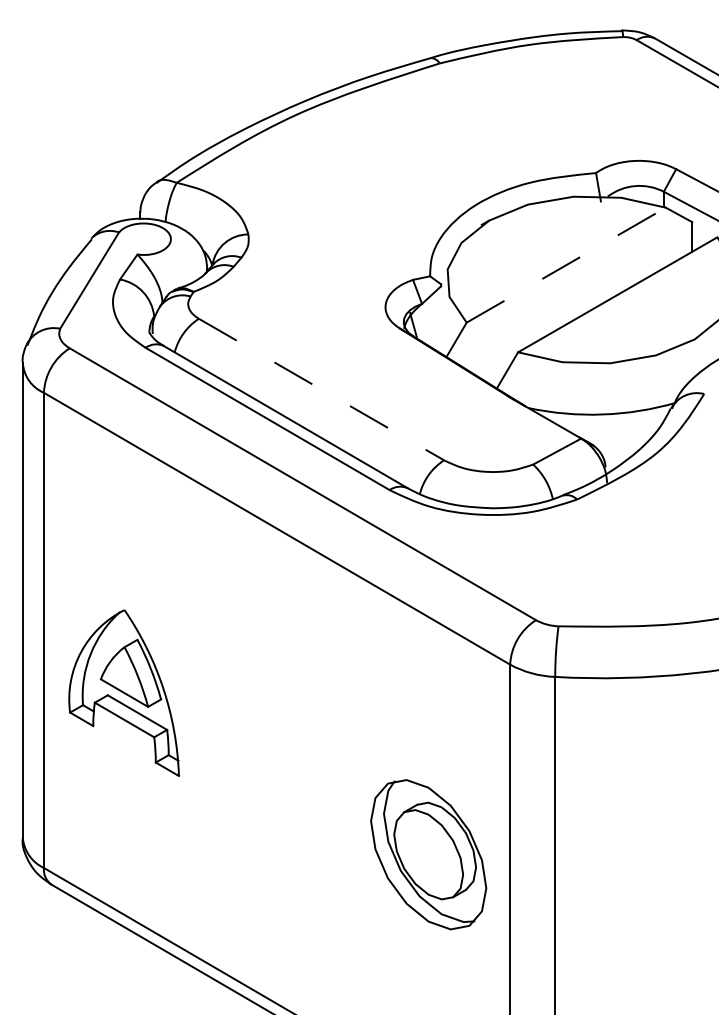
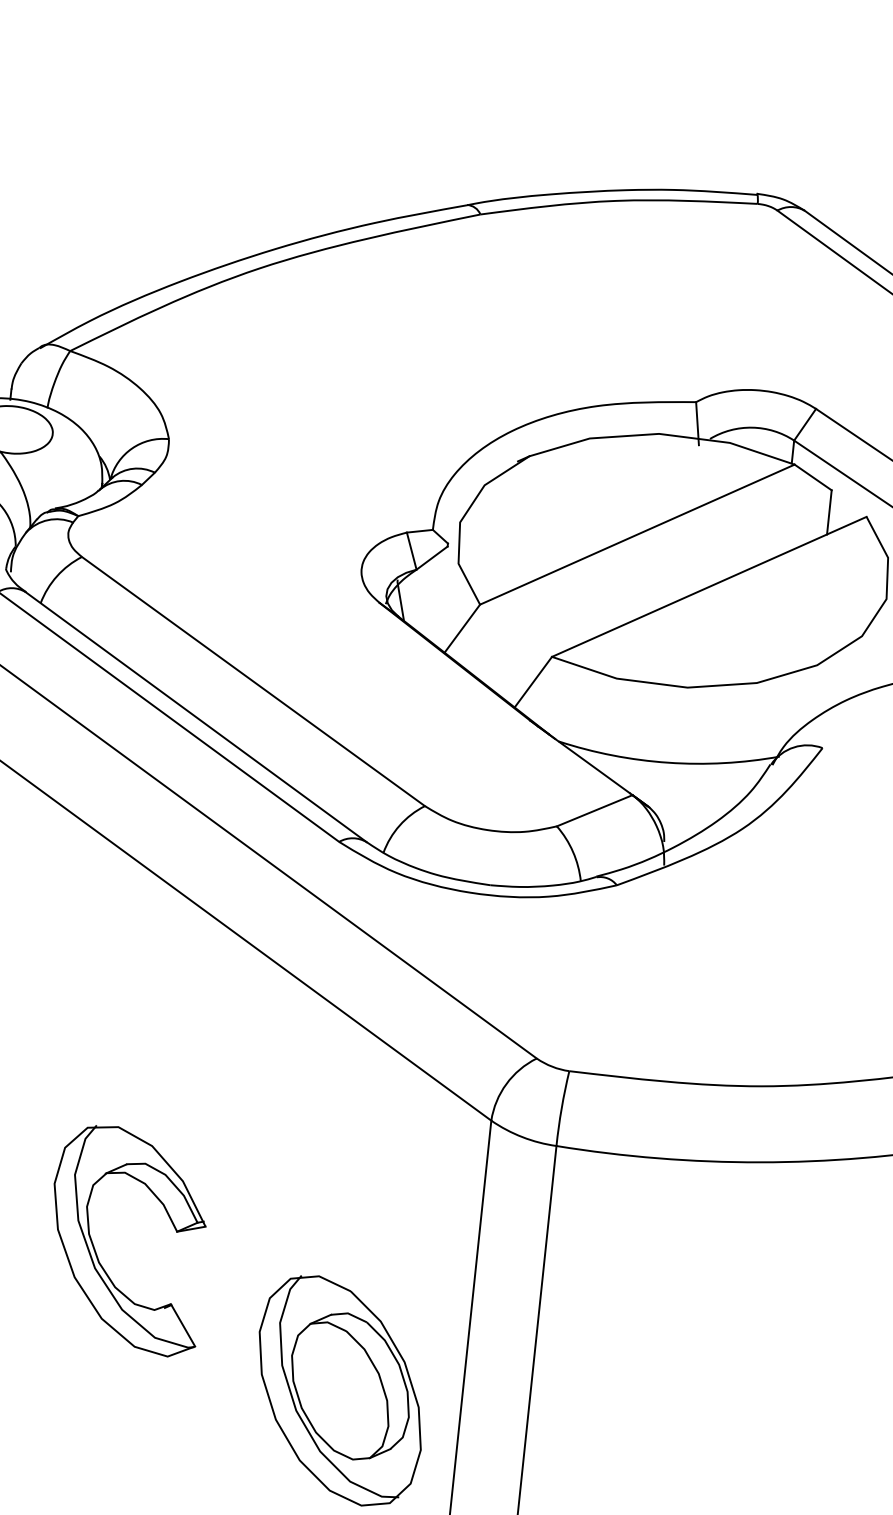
line: (566, 265) -> (637, 535), dashed -> solid
line: (321, 389) -> (253, 681), dashed -> solid
part: (257, 779) -> (97, 1252), added

